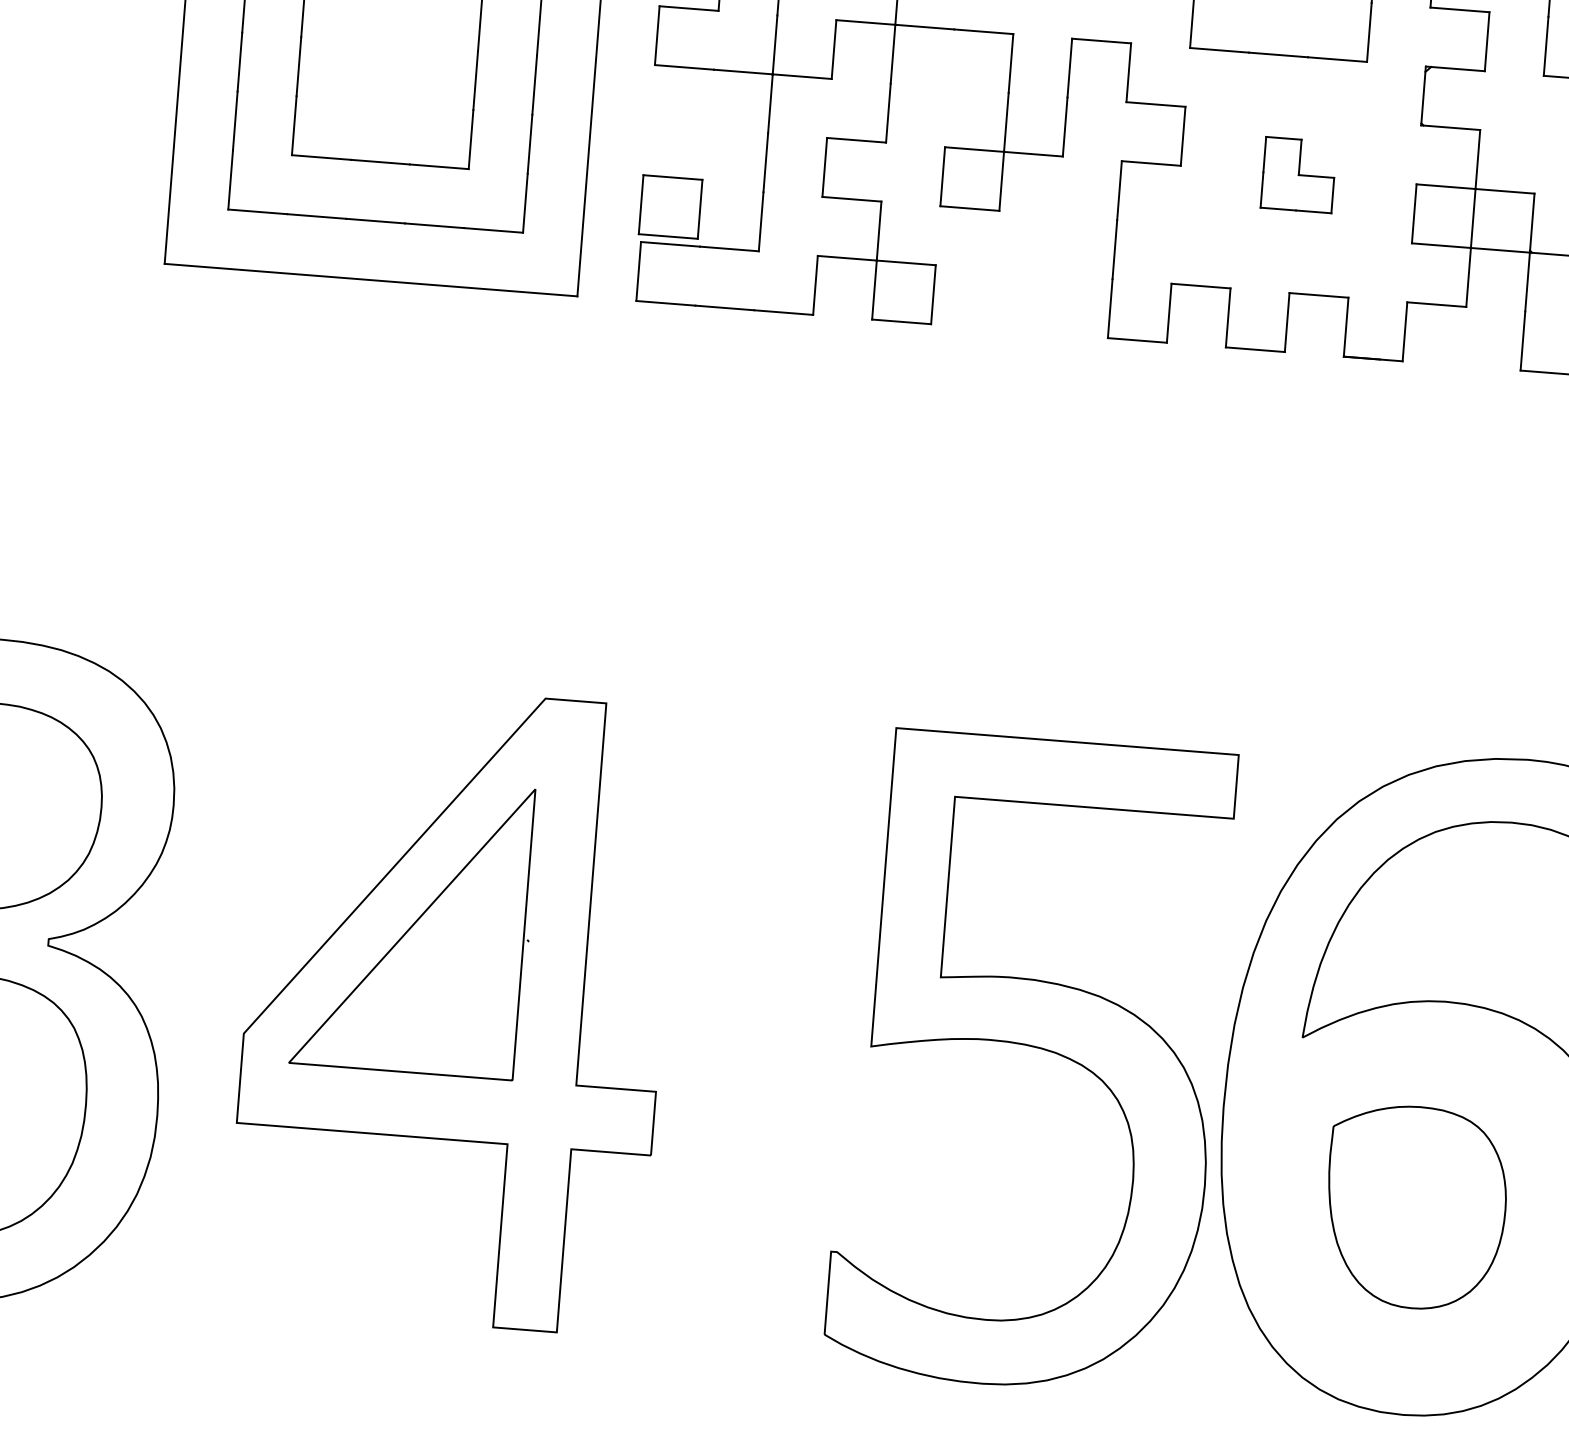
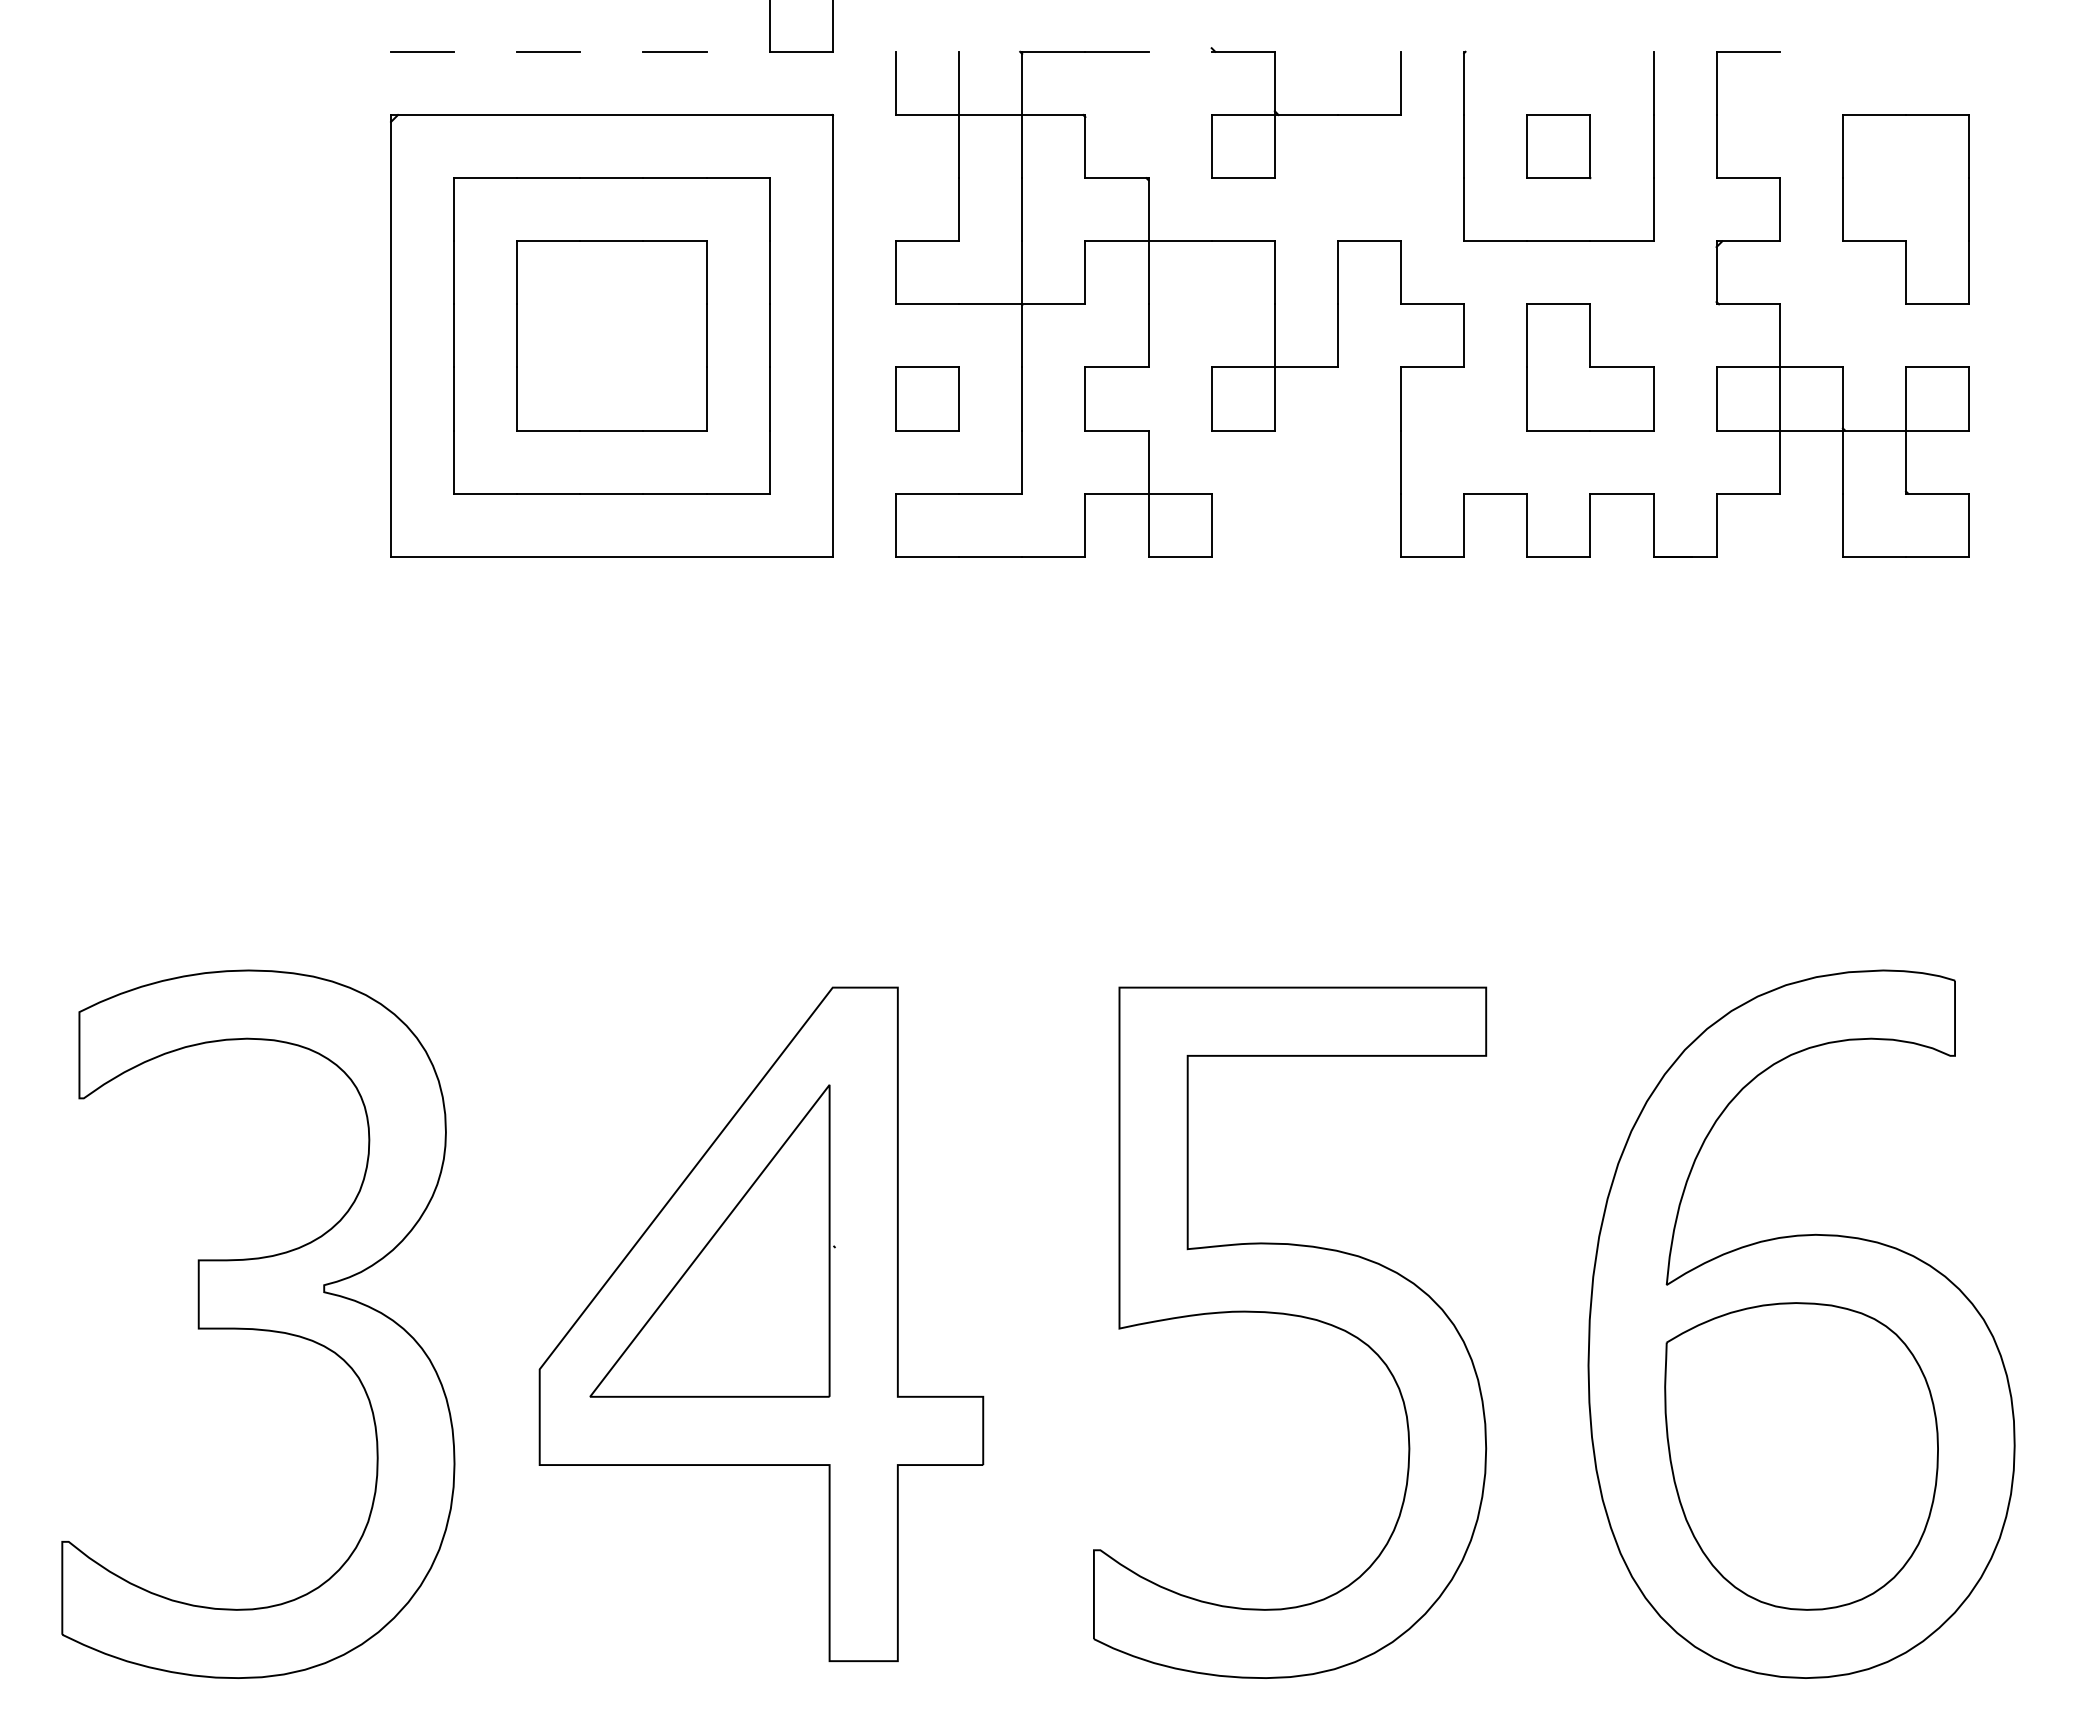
part: (1298, 175) -> (1590, 367), size x1.67
part: (670, 206) -> (927, 398), moved
part: (1034, 1048) -> (1293, 1316), moved
part: (1415, 1207) -> (1801, 1456), size x1.43

